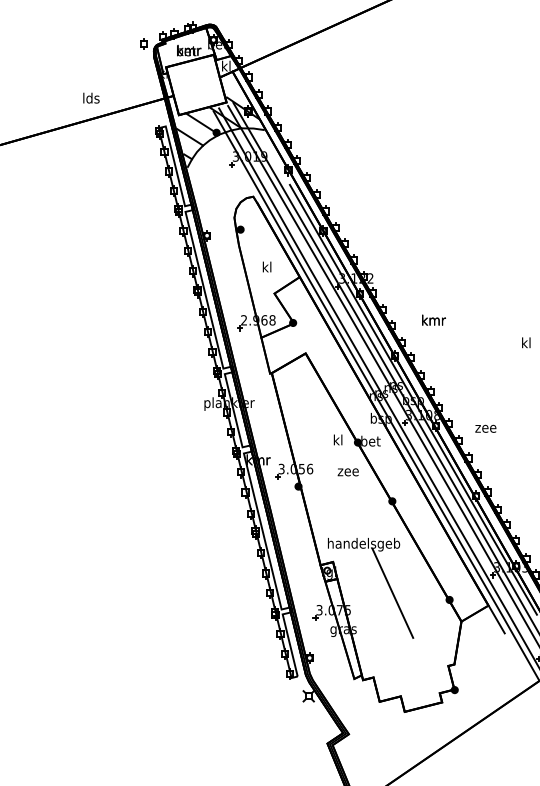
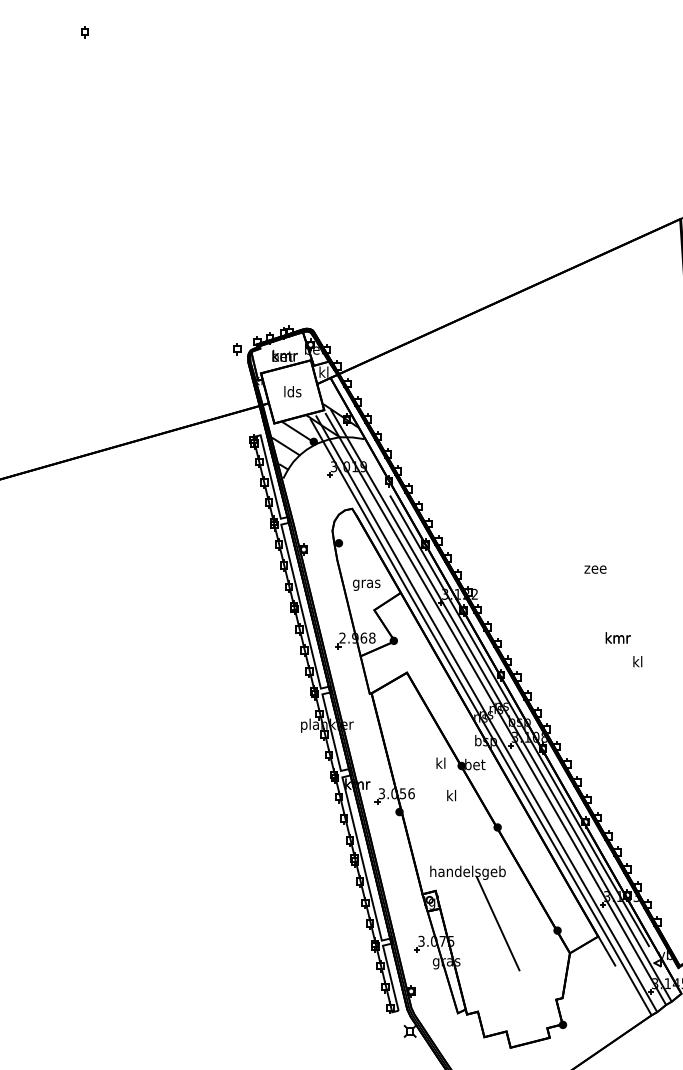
text: (91, 97) -> (292, 391), moved
text: (266, 268) -> (366, 583), kl -> gras
text: (433, 319) -> (617, 637), moved
text: (485, 428) -> (595, 569), moved
text: (348, 470) -> (451, 795), zee -> kl

